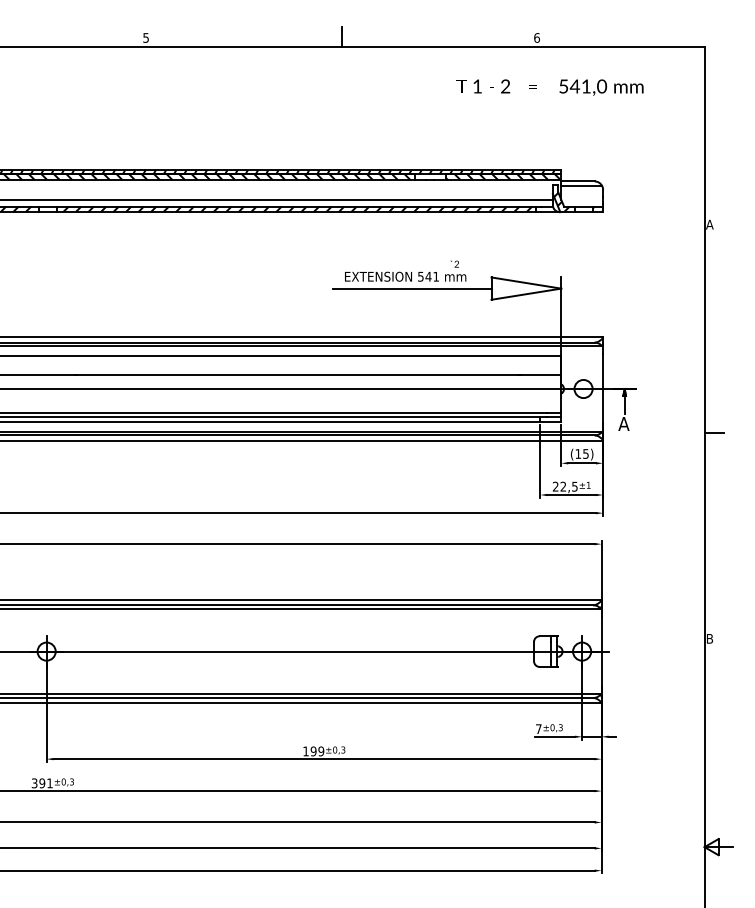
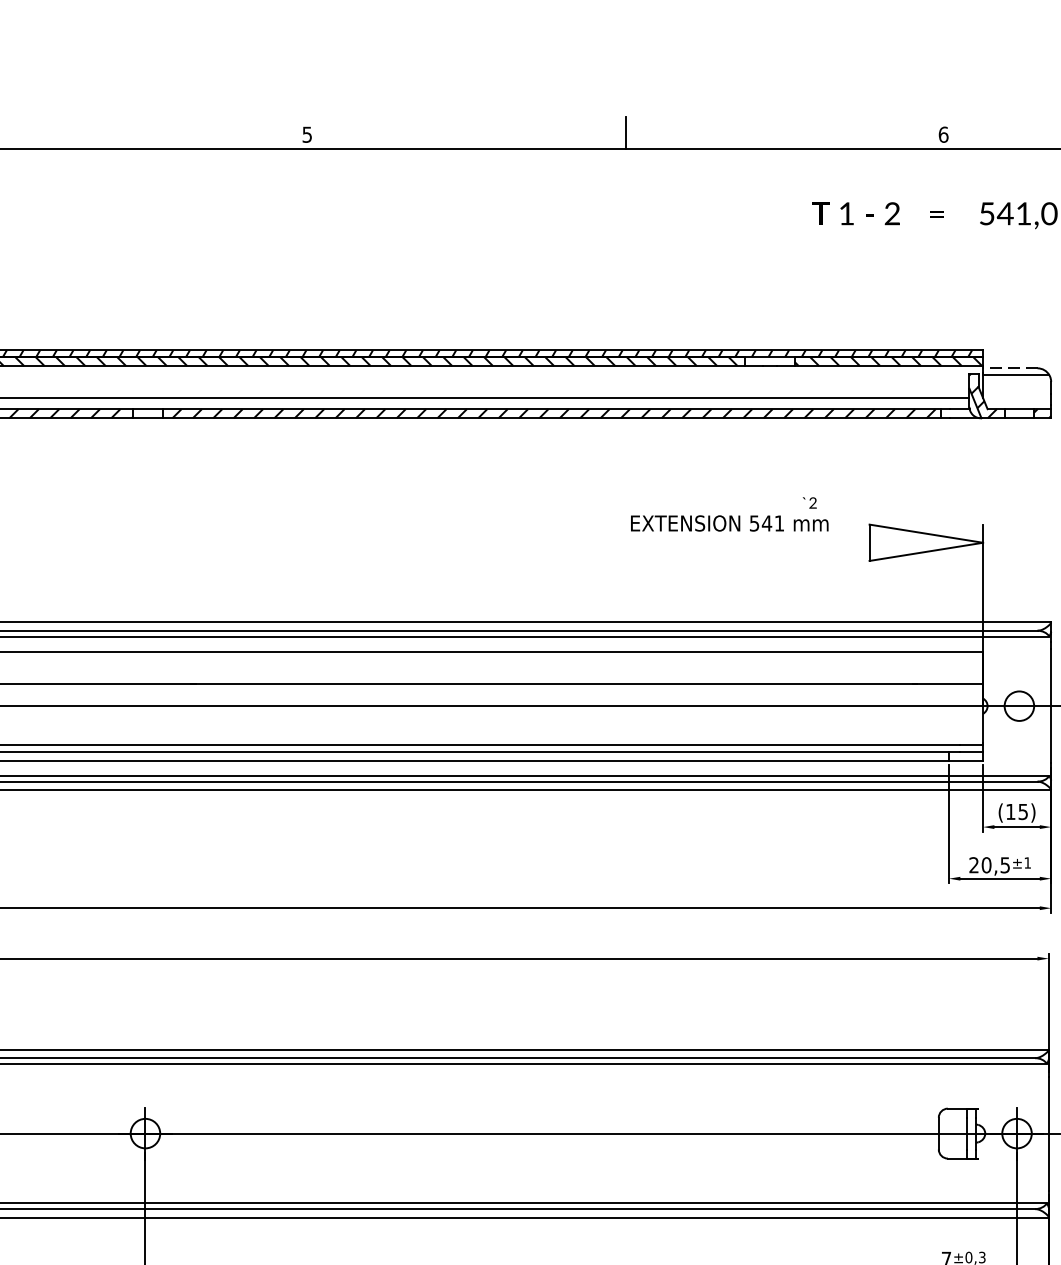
line: (578, 181) -> (1011, 368), solid -> dashed
line: (411, 288) -> (739, 542), removed
text: (563, 486) -> (986, 864), 22,5 -> 20,5

